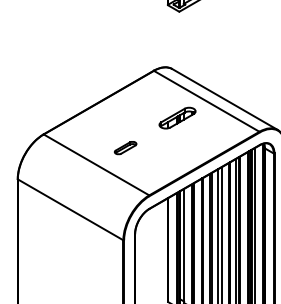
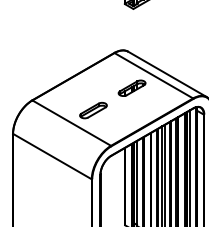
part: (125, 147) -> (93, 110), size x1.67

